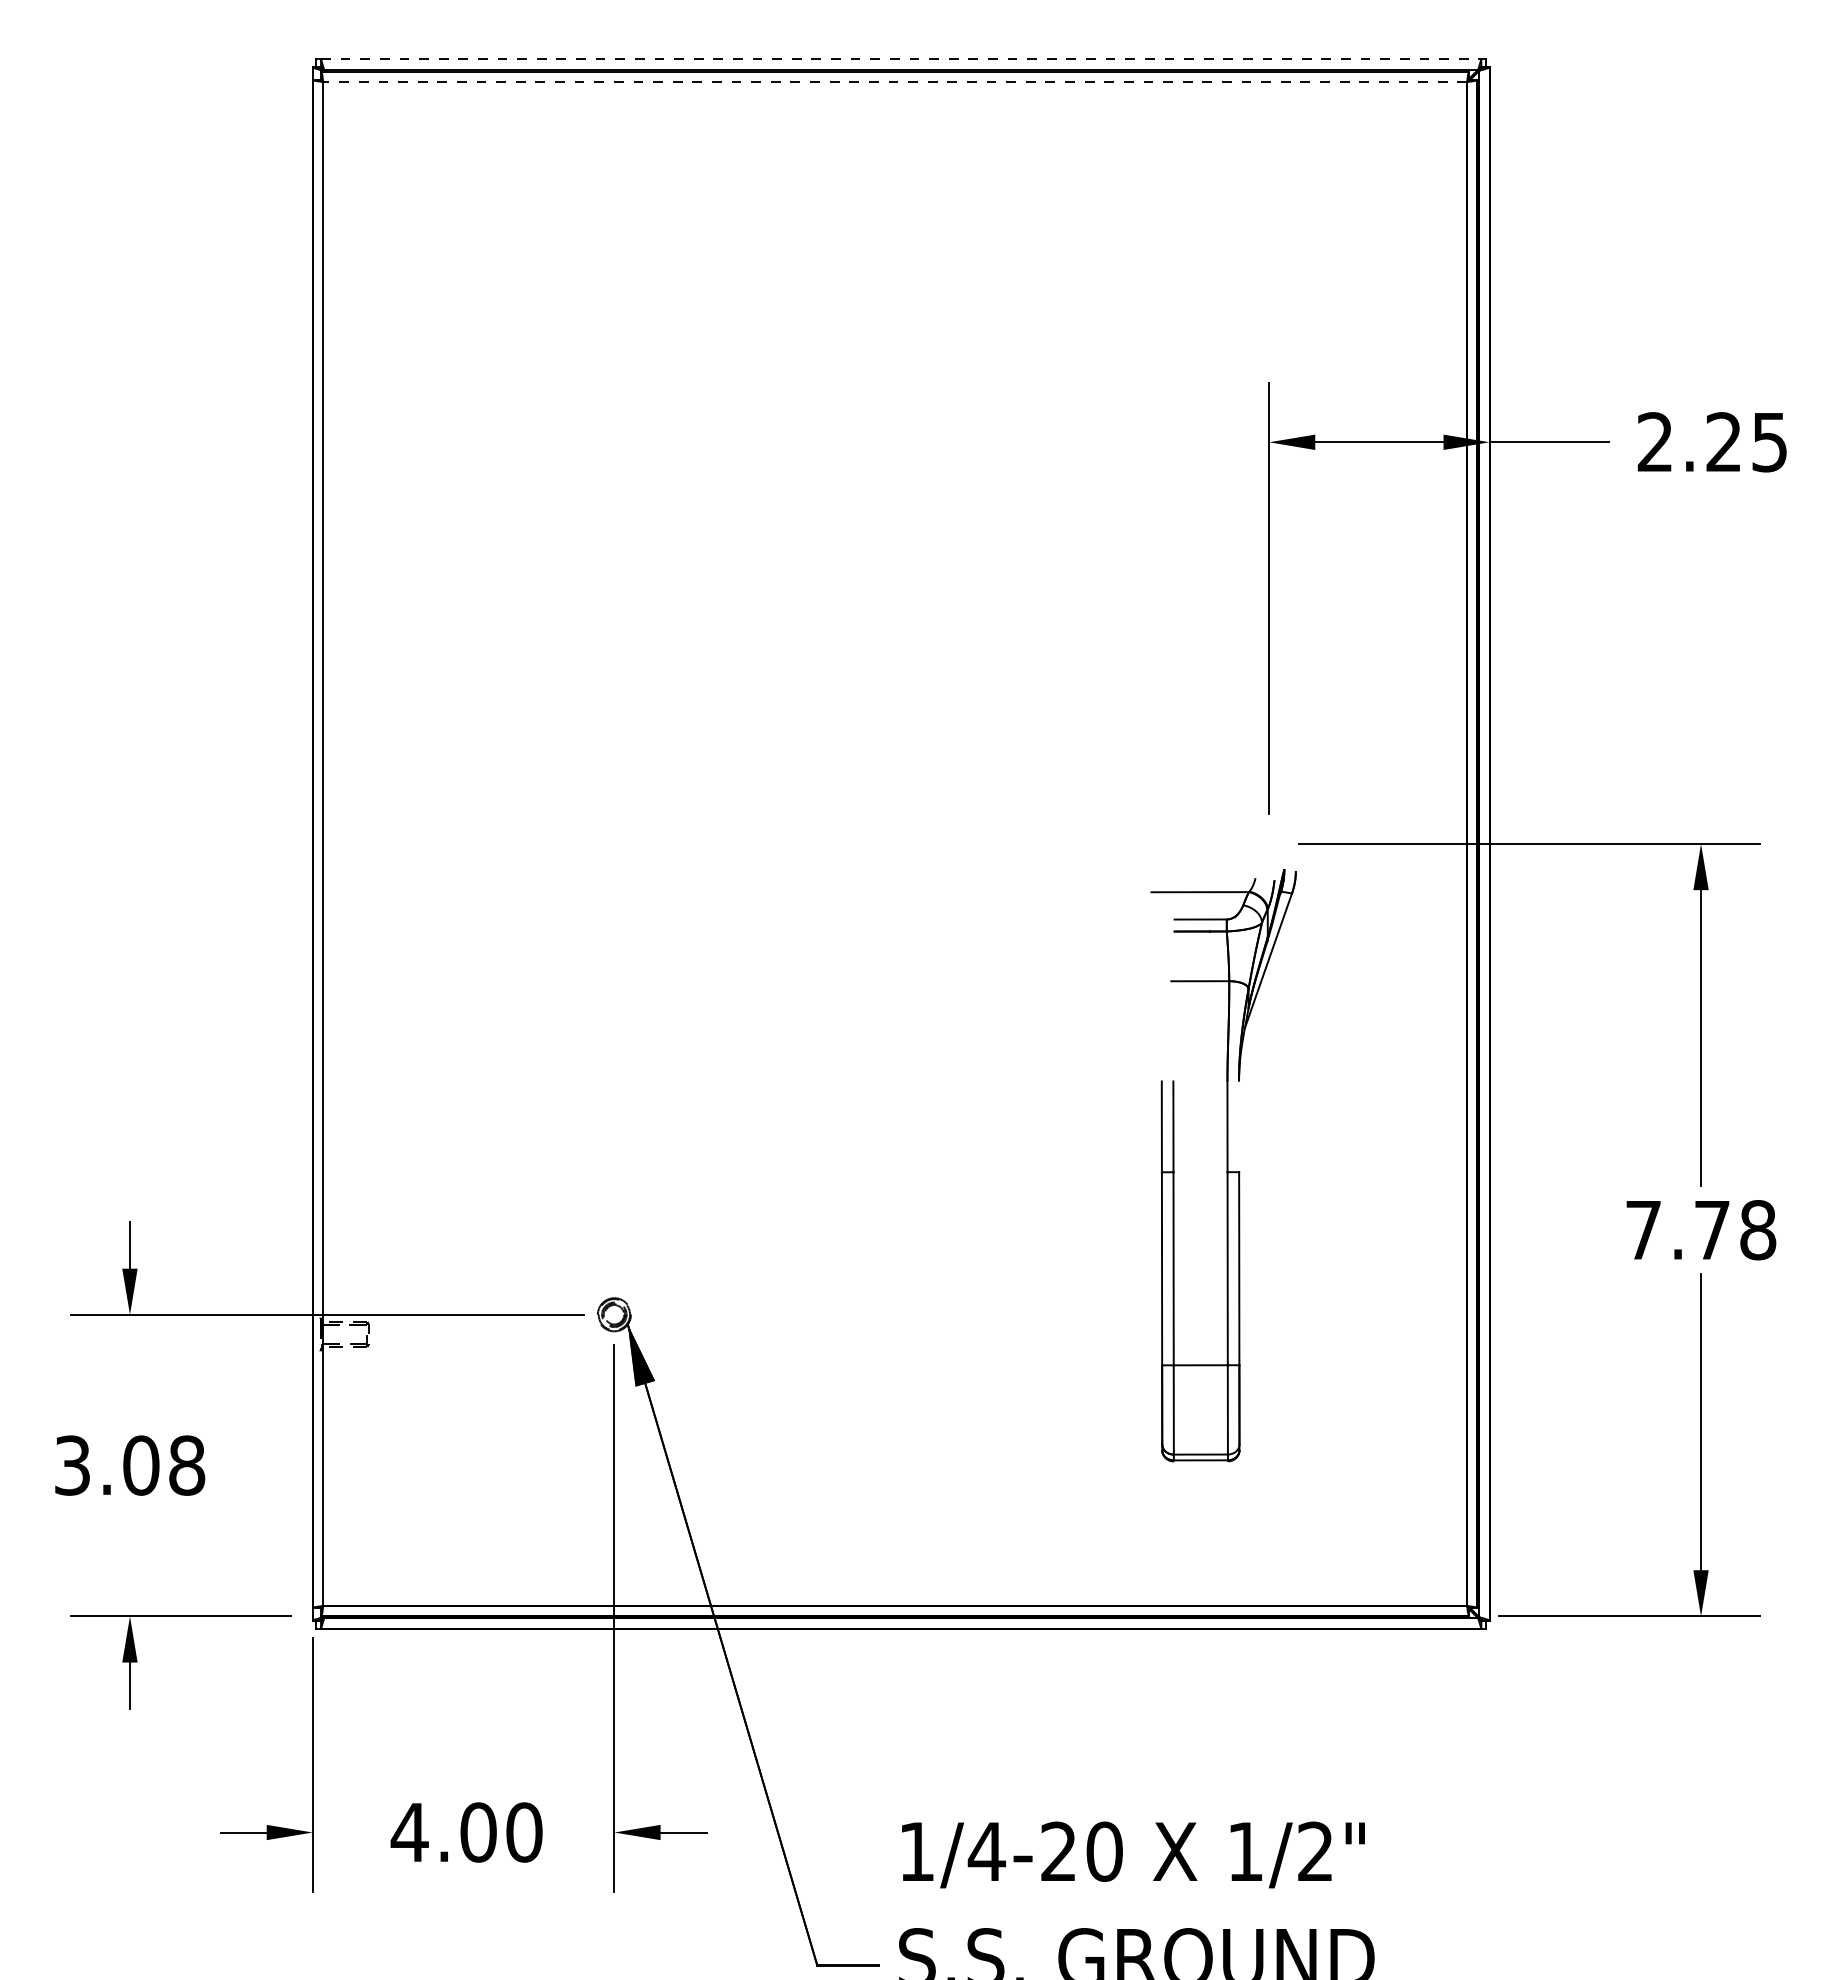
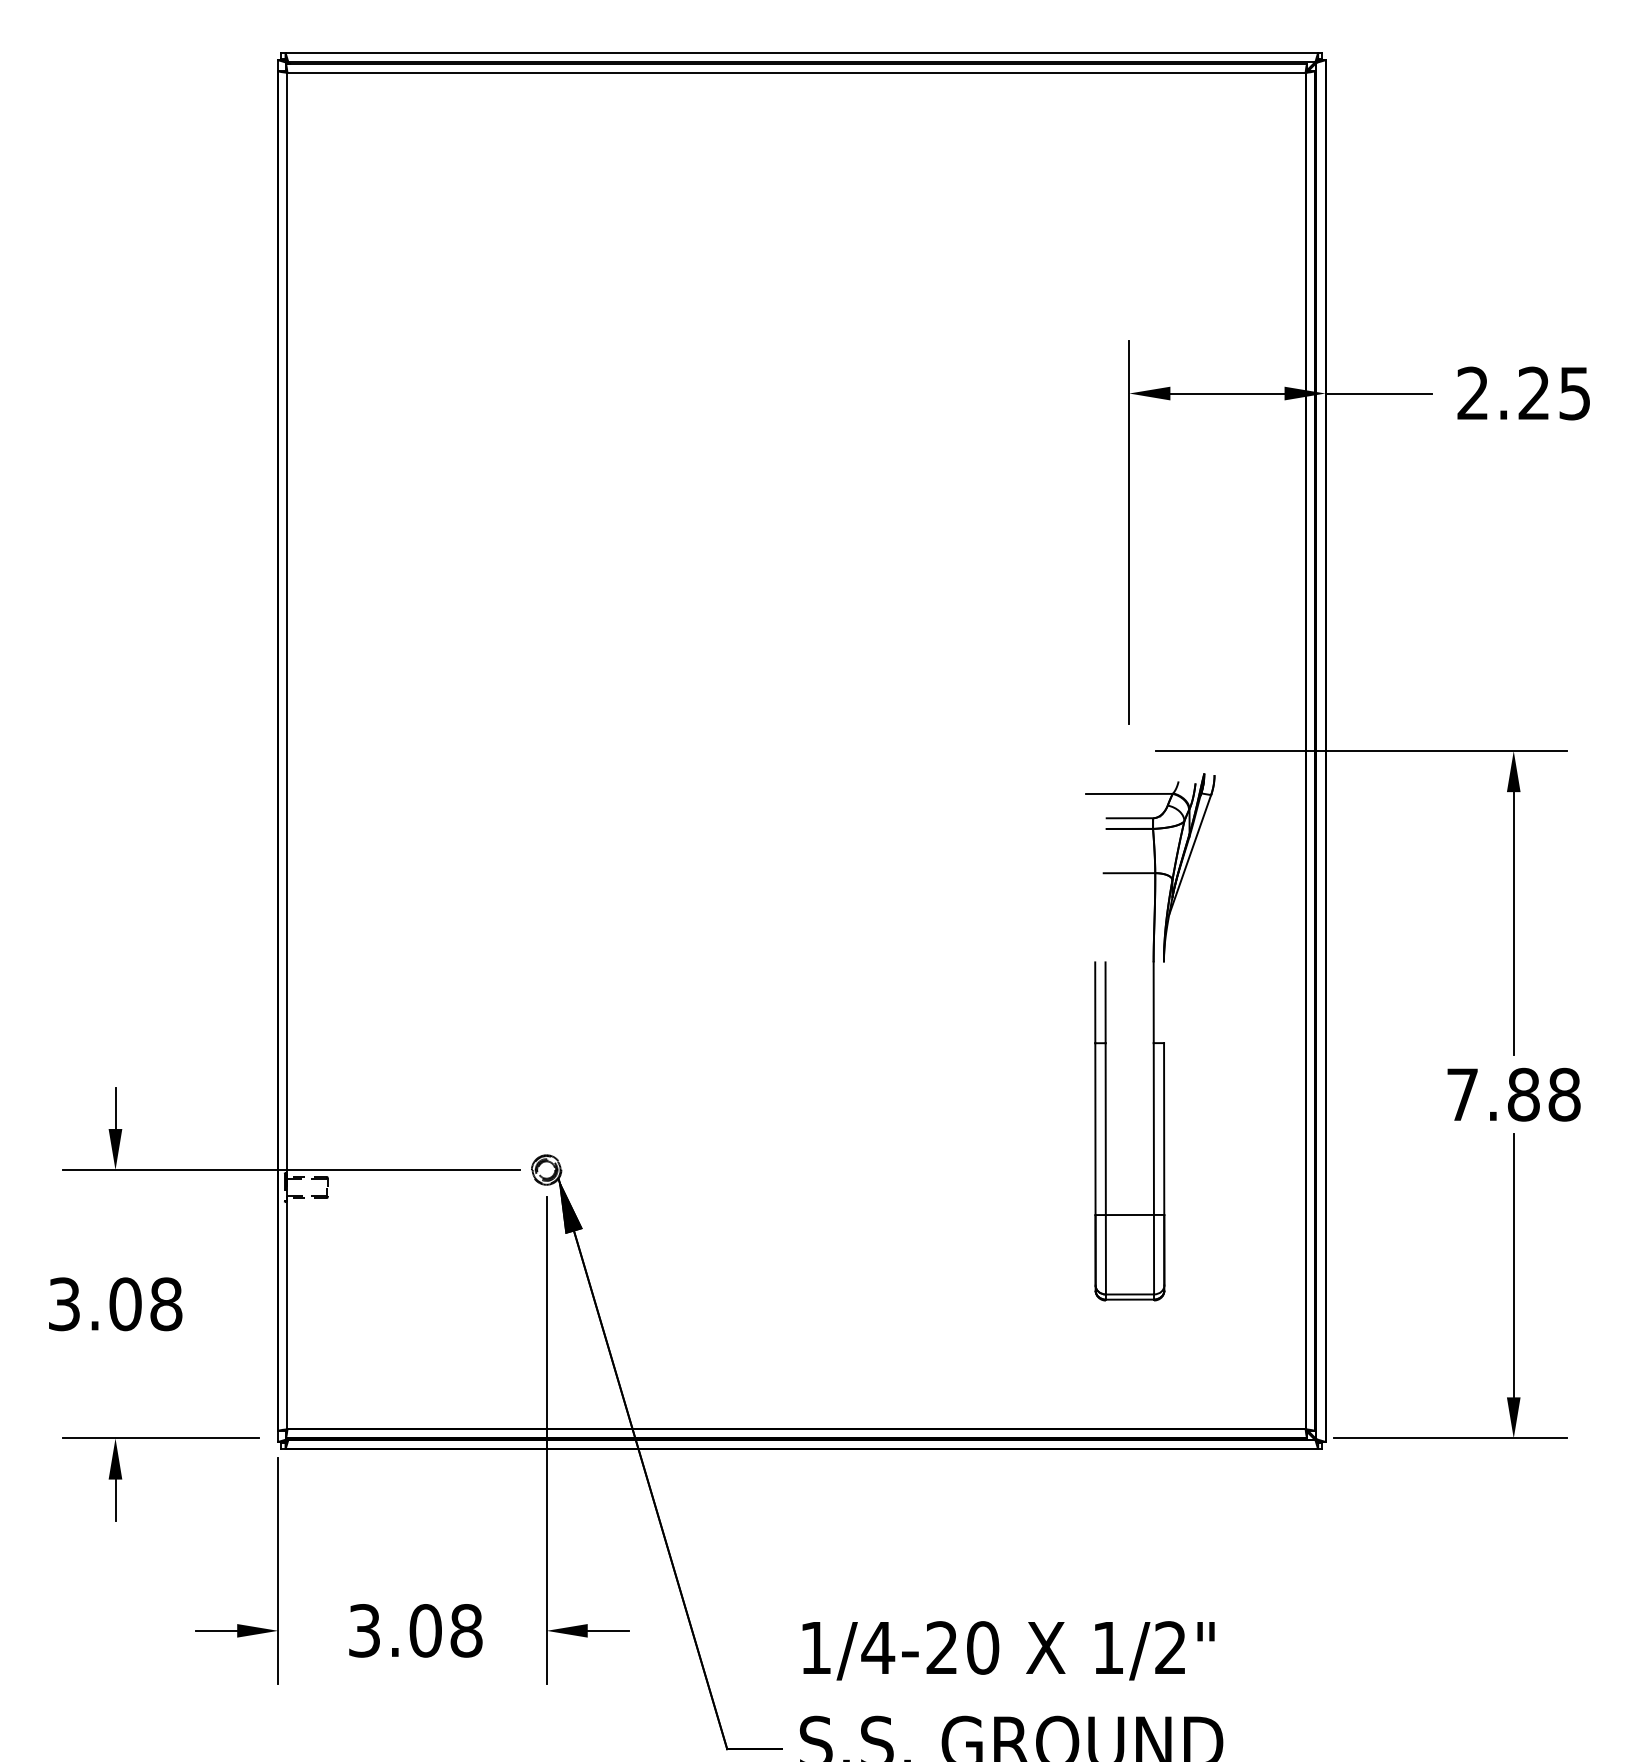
line: (901, 59) -> (802, 52), dashed -> solid
line: (895, 81) -> (796, 72), dashed -> solid
part: (1223, 1165) -> (1150, 1037), moved
text: (1712, 1230) -> (1523, 1095), 7.78 -> 7.88
text: (466, 1832) -> (414, 1630), 4.00 -> 3.08

